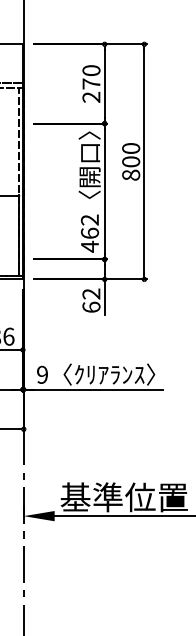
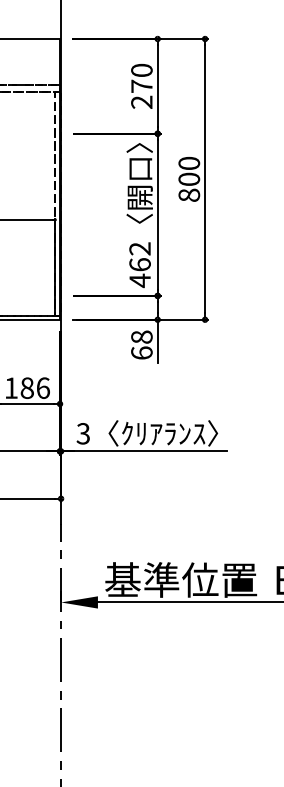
text: (91, 293) -> (141, 336), 62 -> 68
text: (41, 374) -> (82, 433), 9 -> 3

